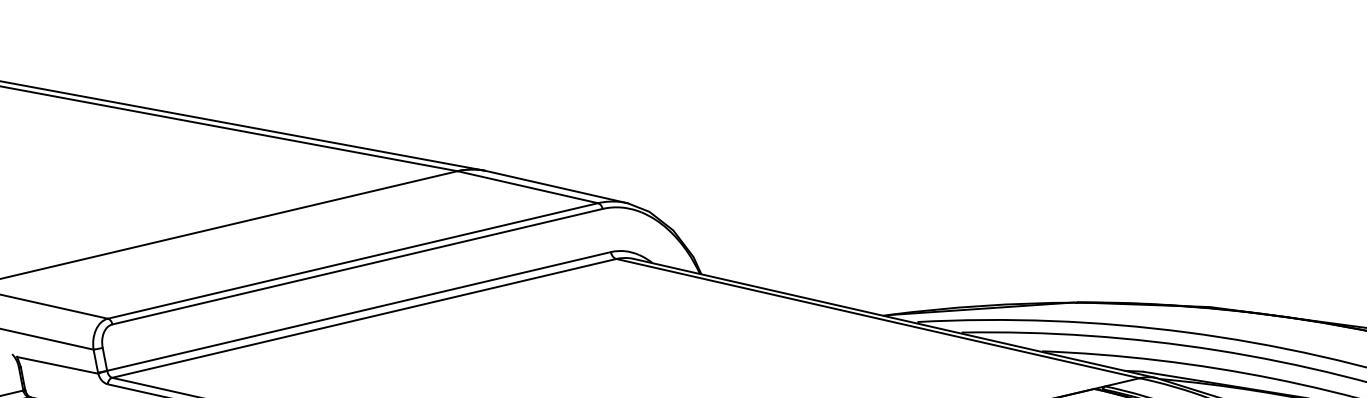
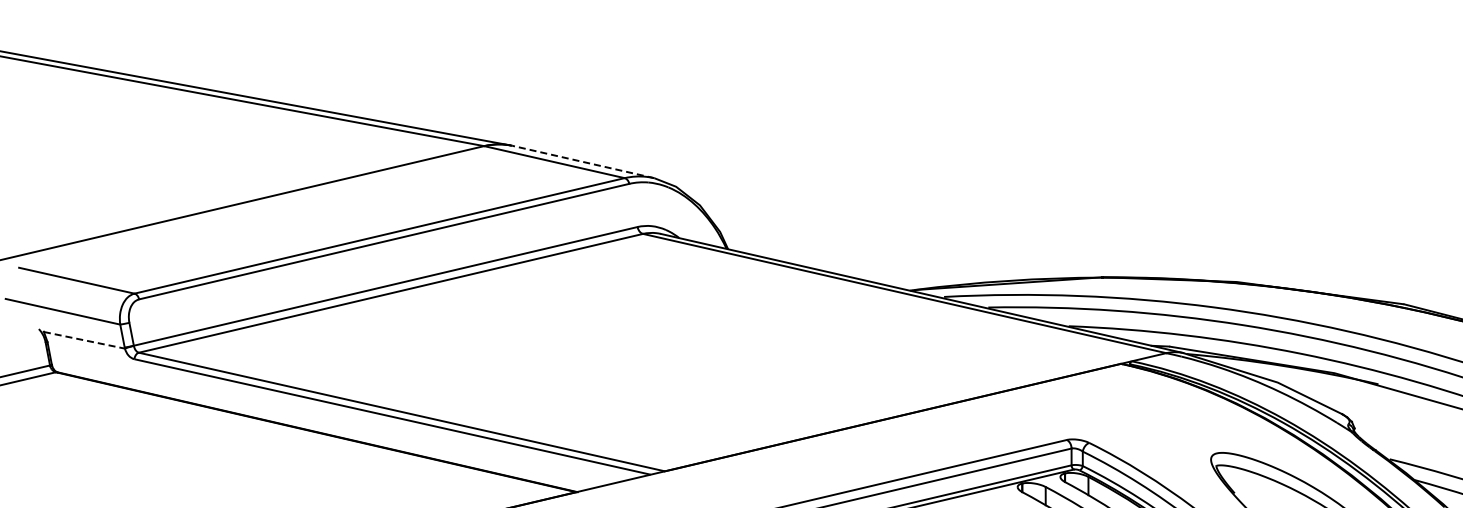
line: (556, 187) -> (583, 162), solid -> dashed
line: (57, 365) -> (84, 340), solid -> dashed

